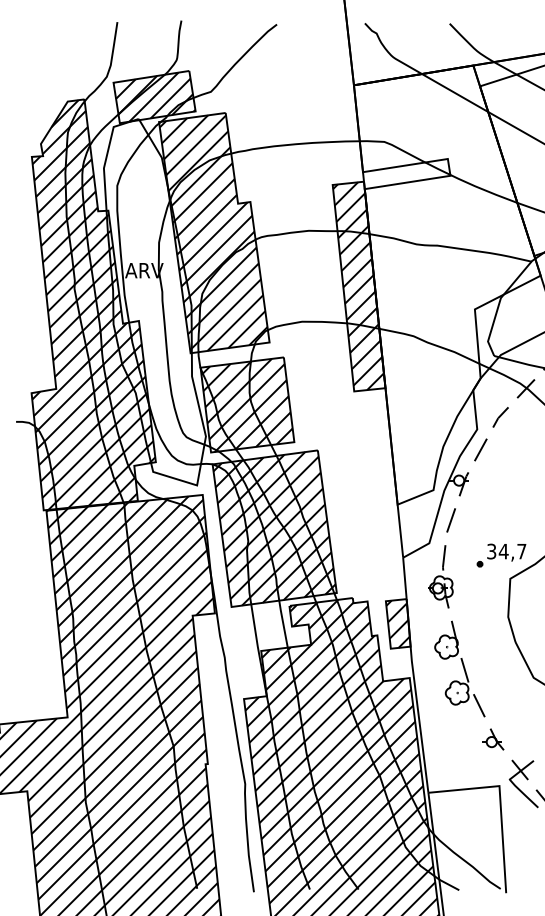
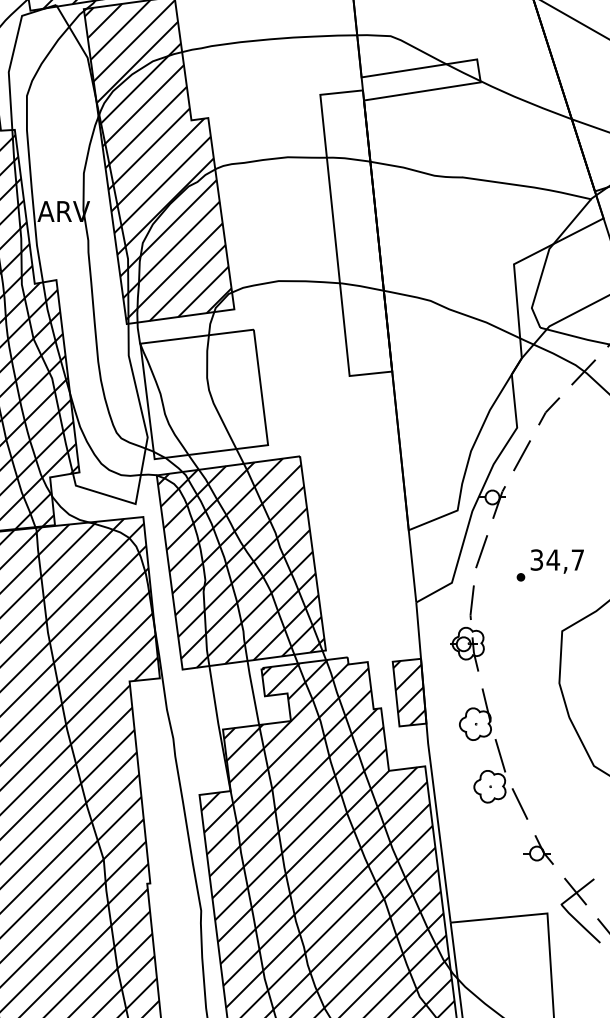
hatch: (358, 286) -> (355, 233), removed
hatch: (246, 405) -> (202, 395), removed
part: (501, 555) -> (550, 565), moved

